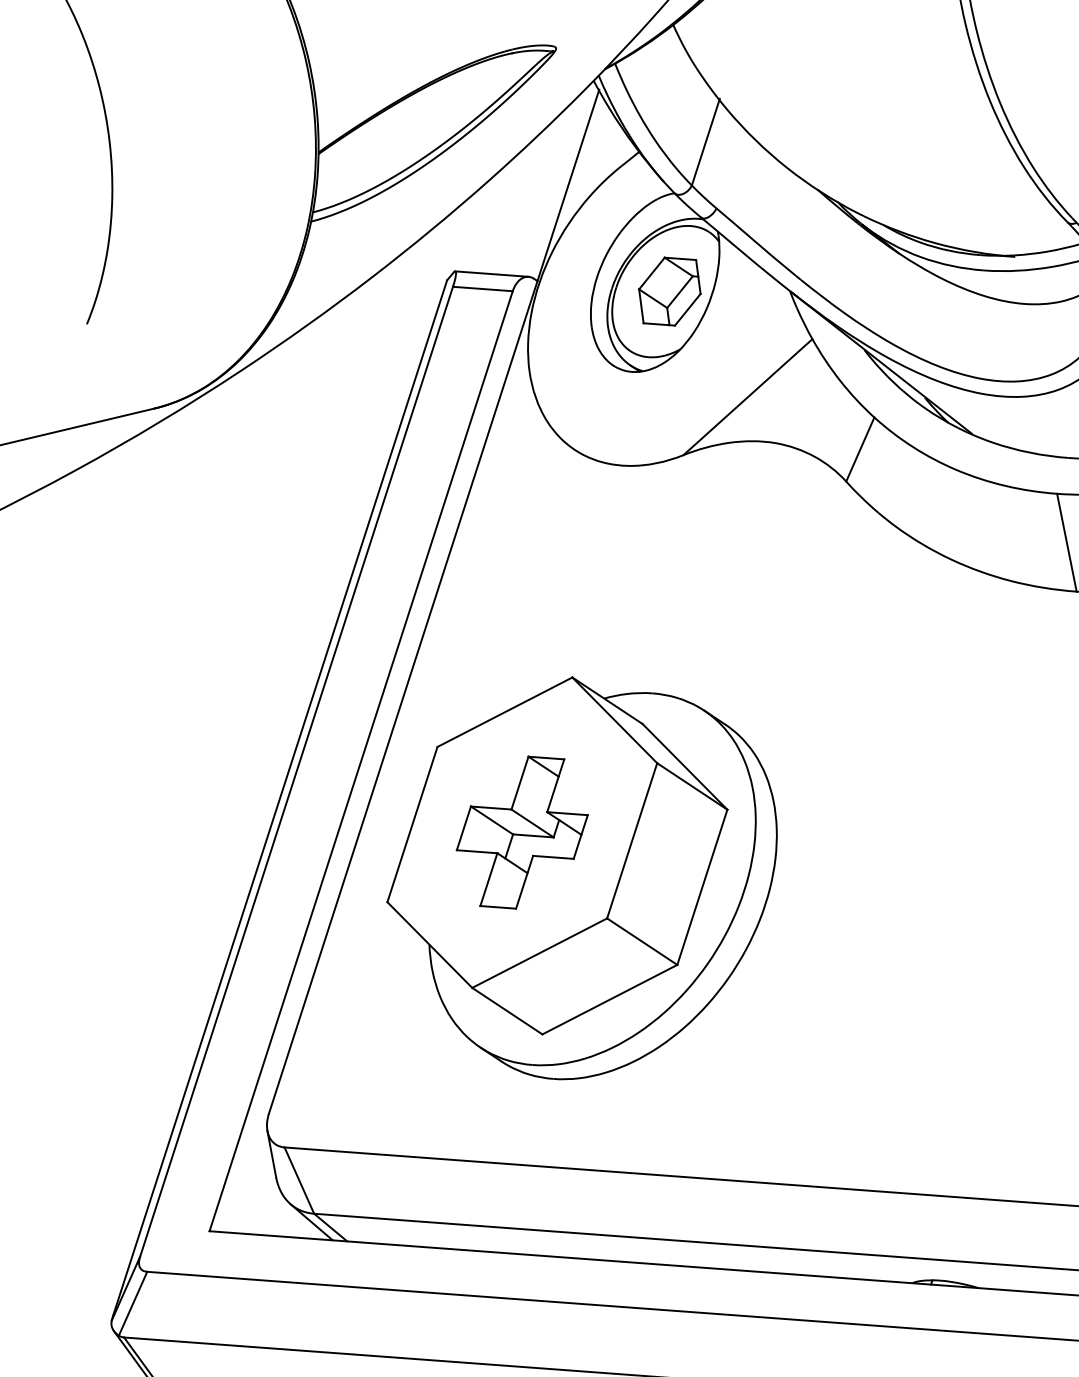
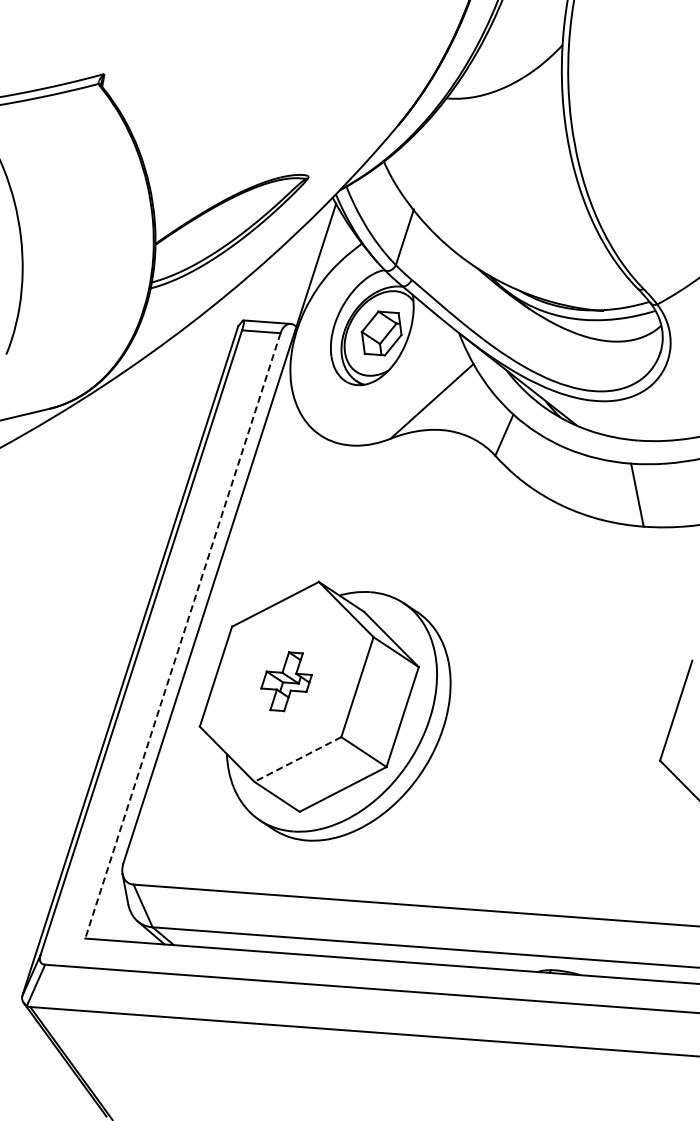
line: (360, 762) -> (182, 636), solid -> dashed
part: (521, 832) -> (286, 681), size x0.6
line: (539, 953) -> (297, 759), solid -> dashed

